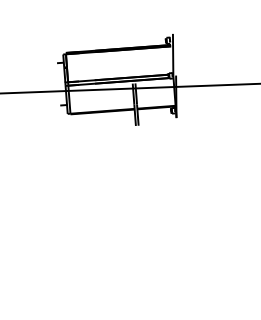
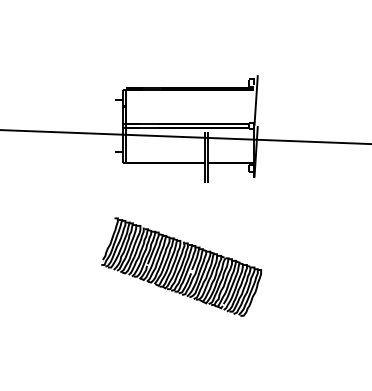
part: (122, 195) -> (181, 266), added

